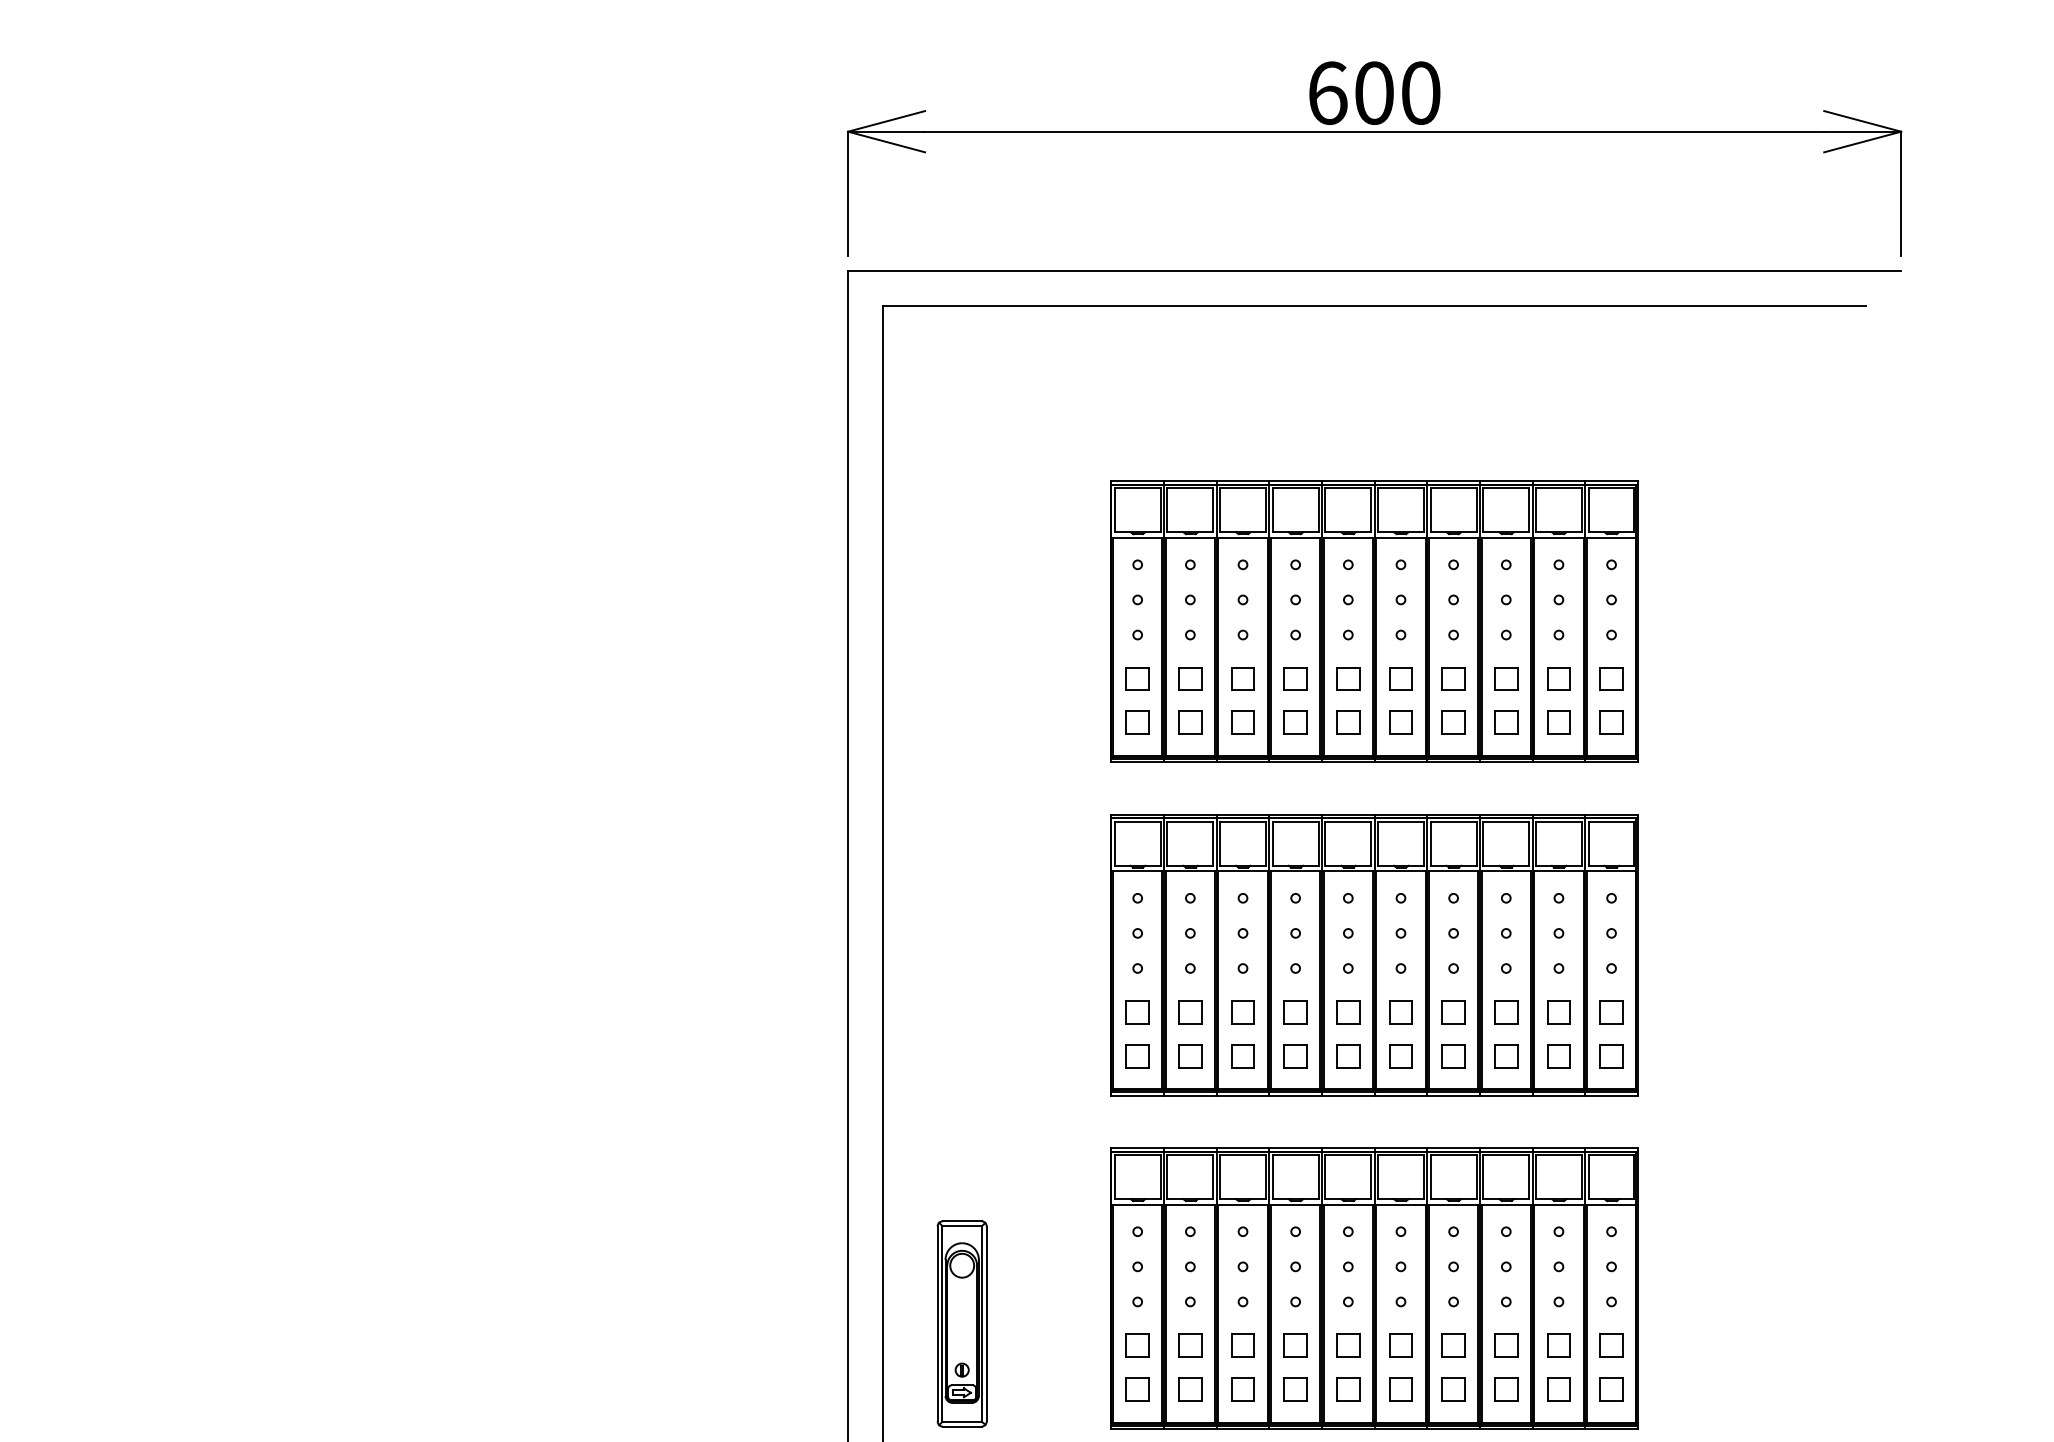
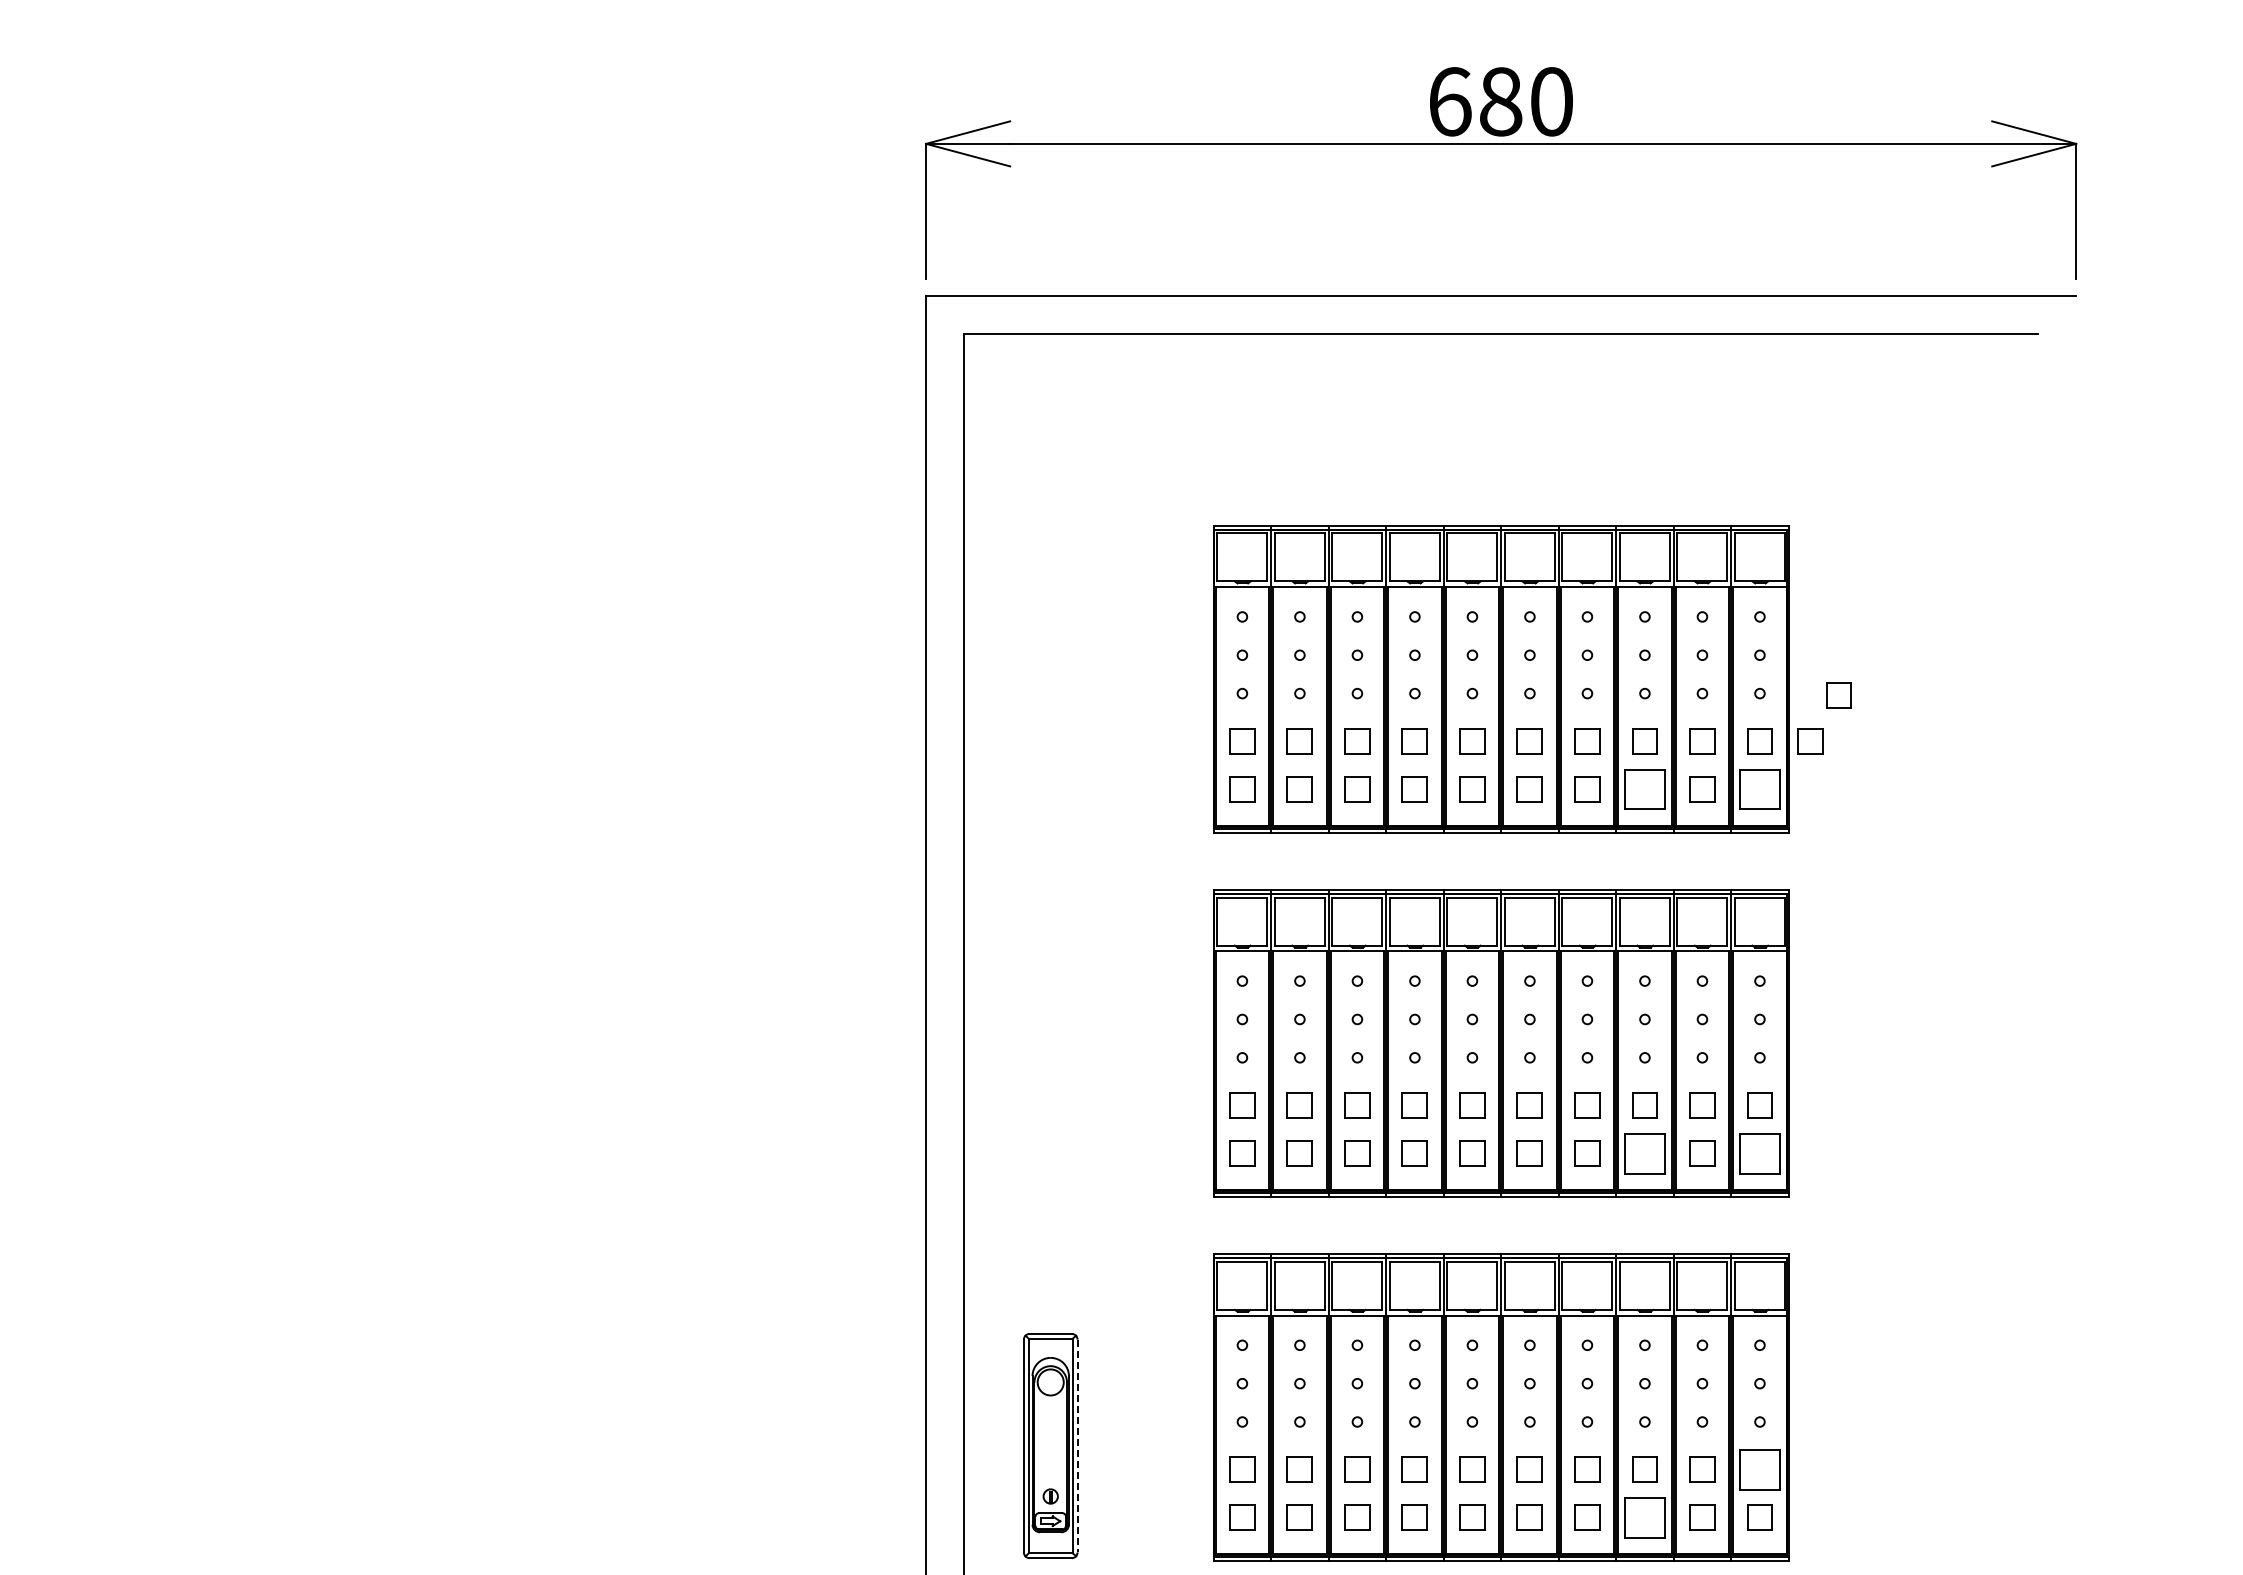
text: (1374, 92) -> (1501, 101), 600 -> 680
part: (1683, 636) -> (1838, 695), added
part: (1657, 678) -> (1810, 741), added
part: (1505, 722) -> (1644, 789), size x1.6
part: (1611, 722) -> (1759, 789), size x1.6
part: (1505, 1056) -> (1644, 1153), size x1.6
part: (1611, 1056) -> (1759, 1153), size x1.6
line: (986, 1324) -> (1077, 1446), solid -> dashed
part: (1611, 1345) -> (1759, 1469), size x1.6
part: (1505, 1389) -> (1644, 1517), size x1.6

